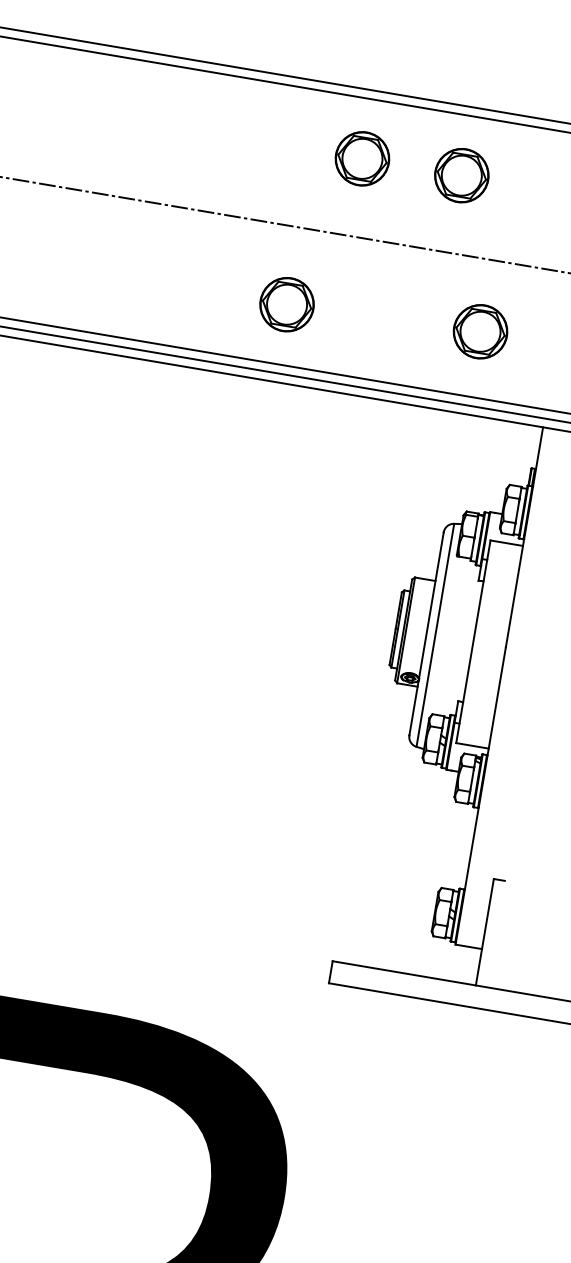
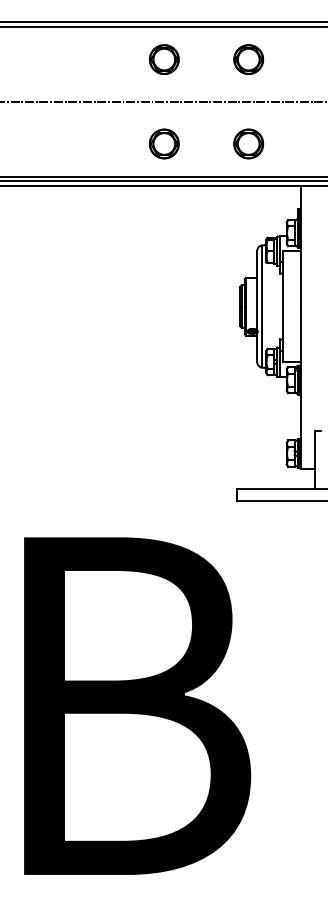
part: (362, 158) -> (164, 59), moved
part: (461, 175) -> (248, 59), moved
part: (287, 303) -> (164, 143), moved
part: (480, 330) -> (248, 143), moved

